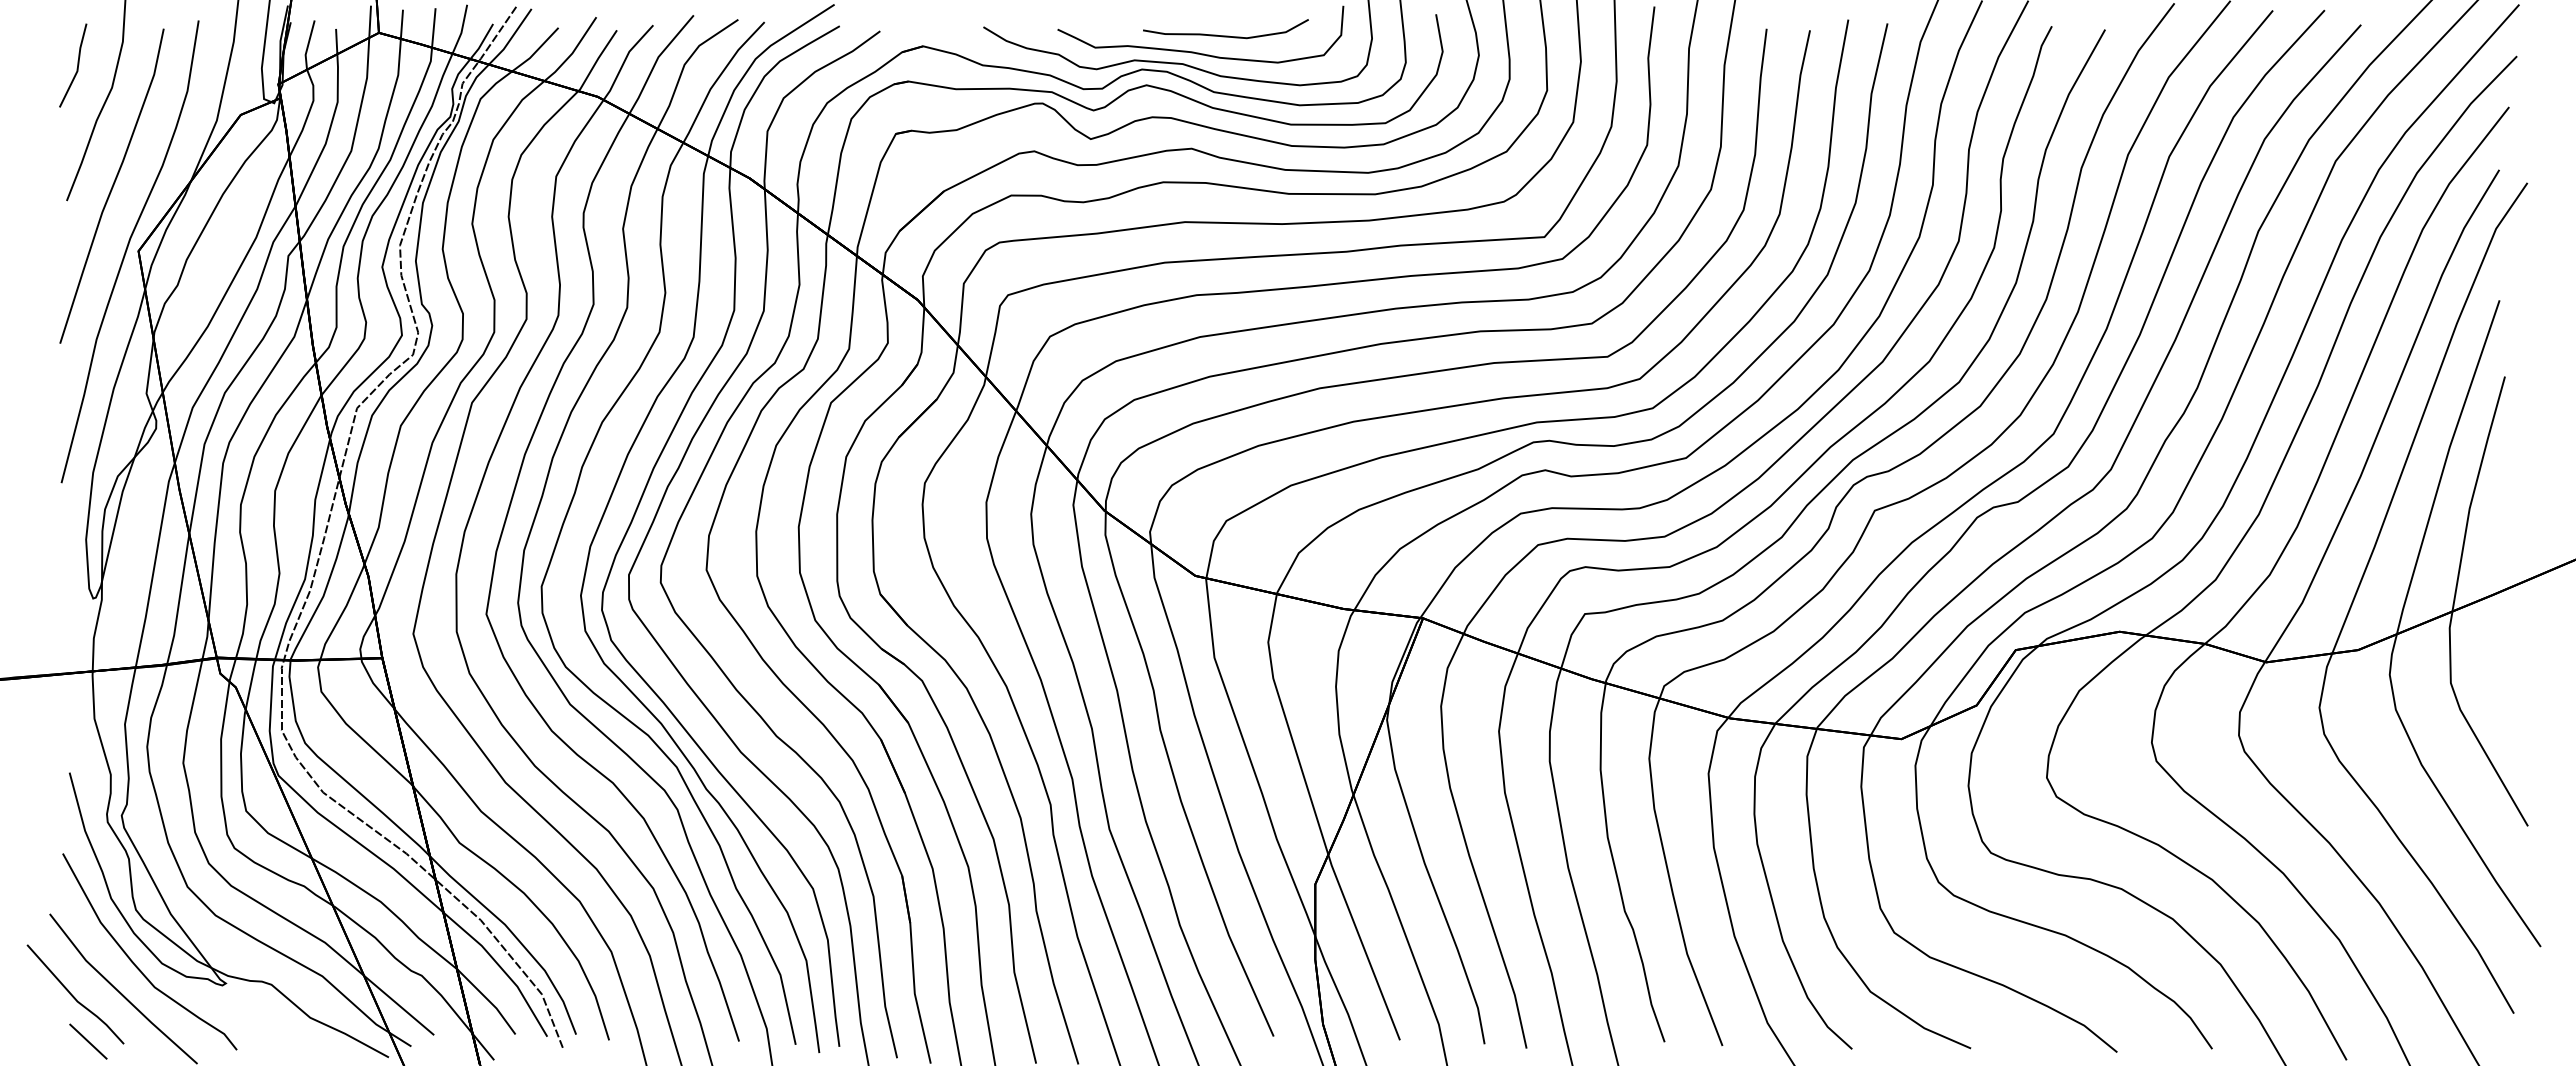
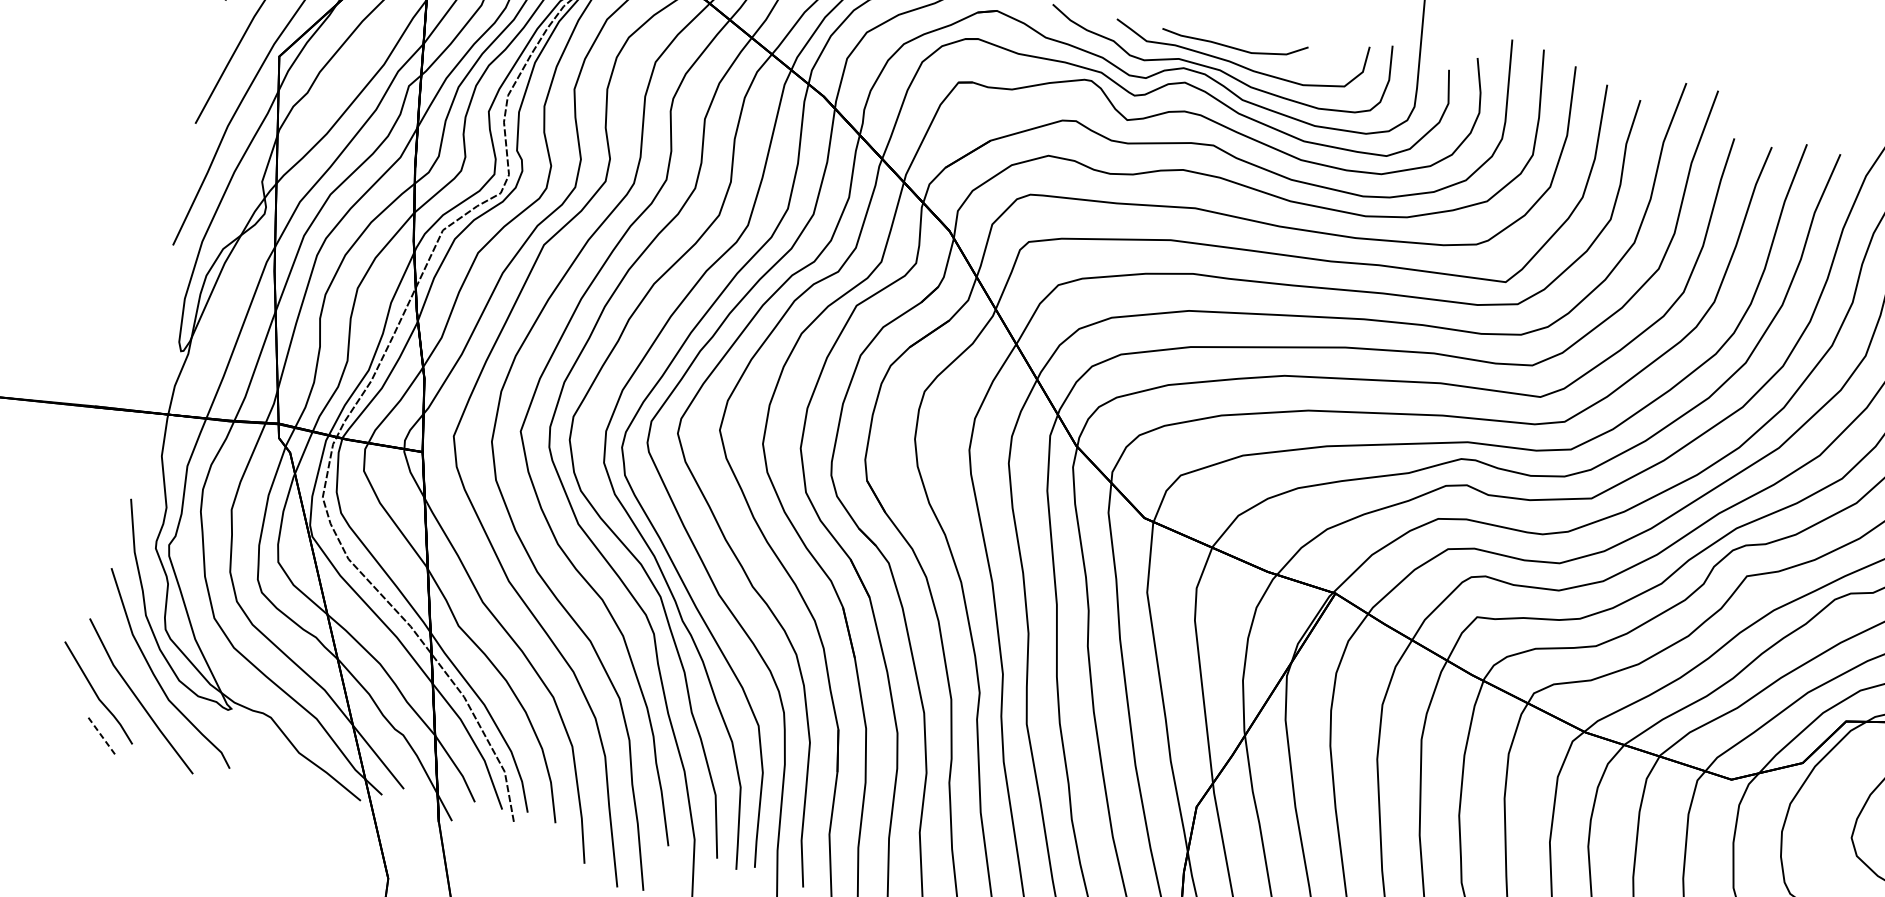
curve: (1225, 35) -> (1233, 47), moved
line: (88, 1041) -> (101, 736), solid -> dashed

